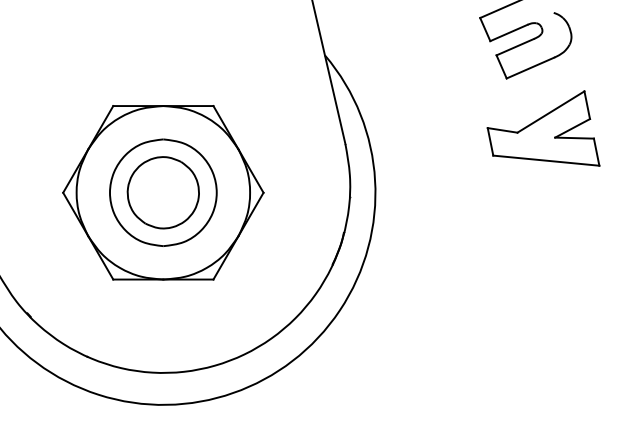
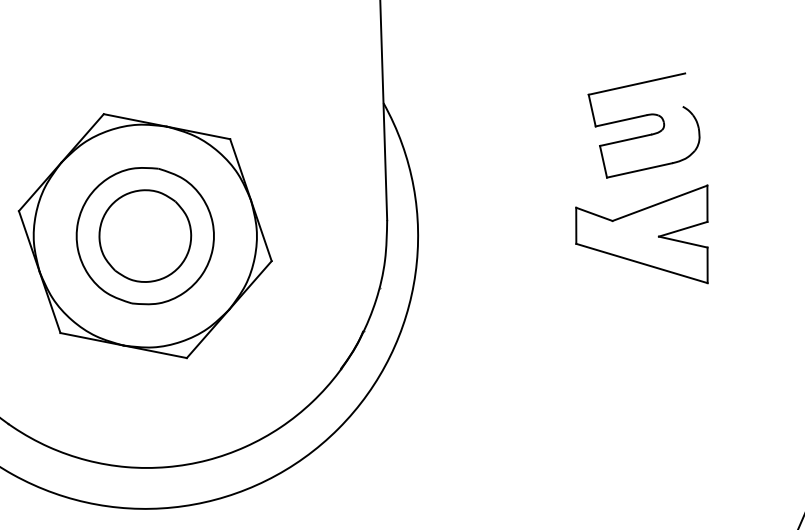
part: (543, 128) -> (646, 222), moved

